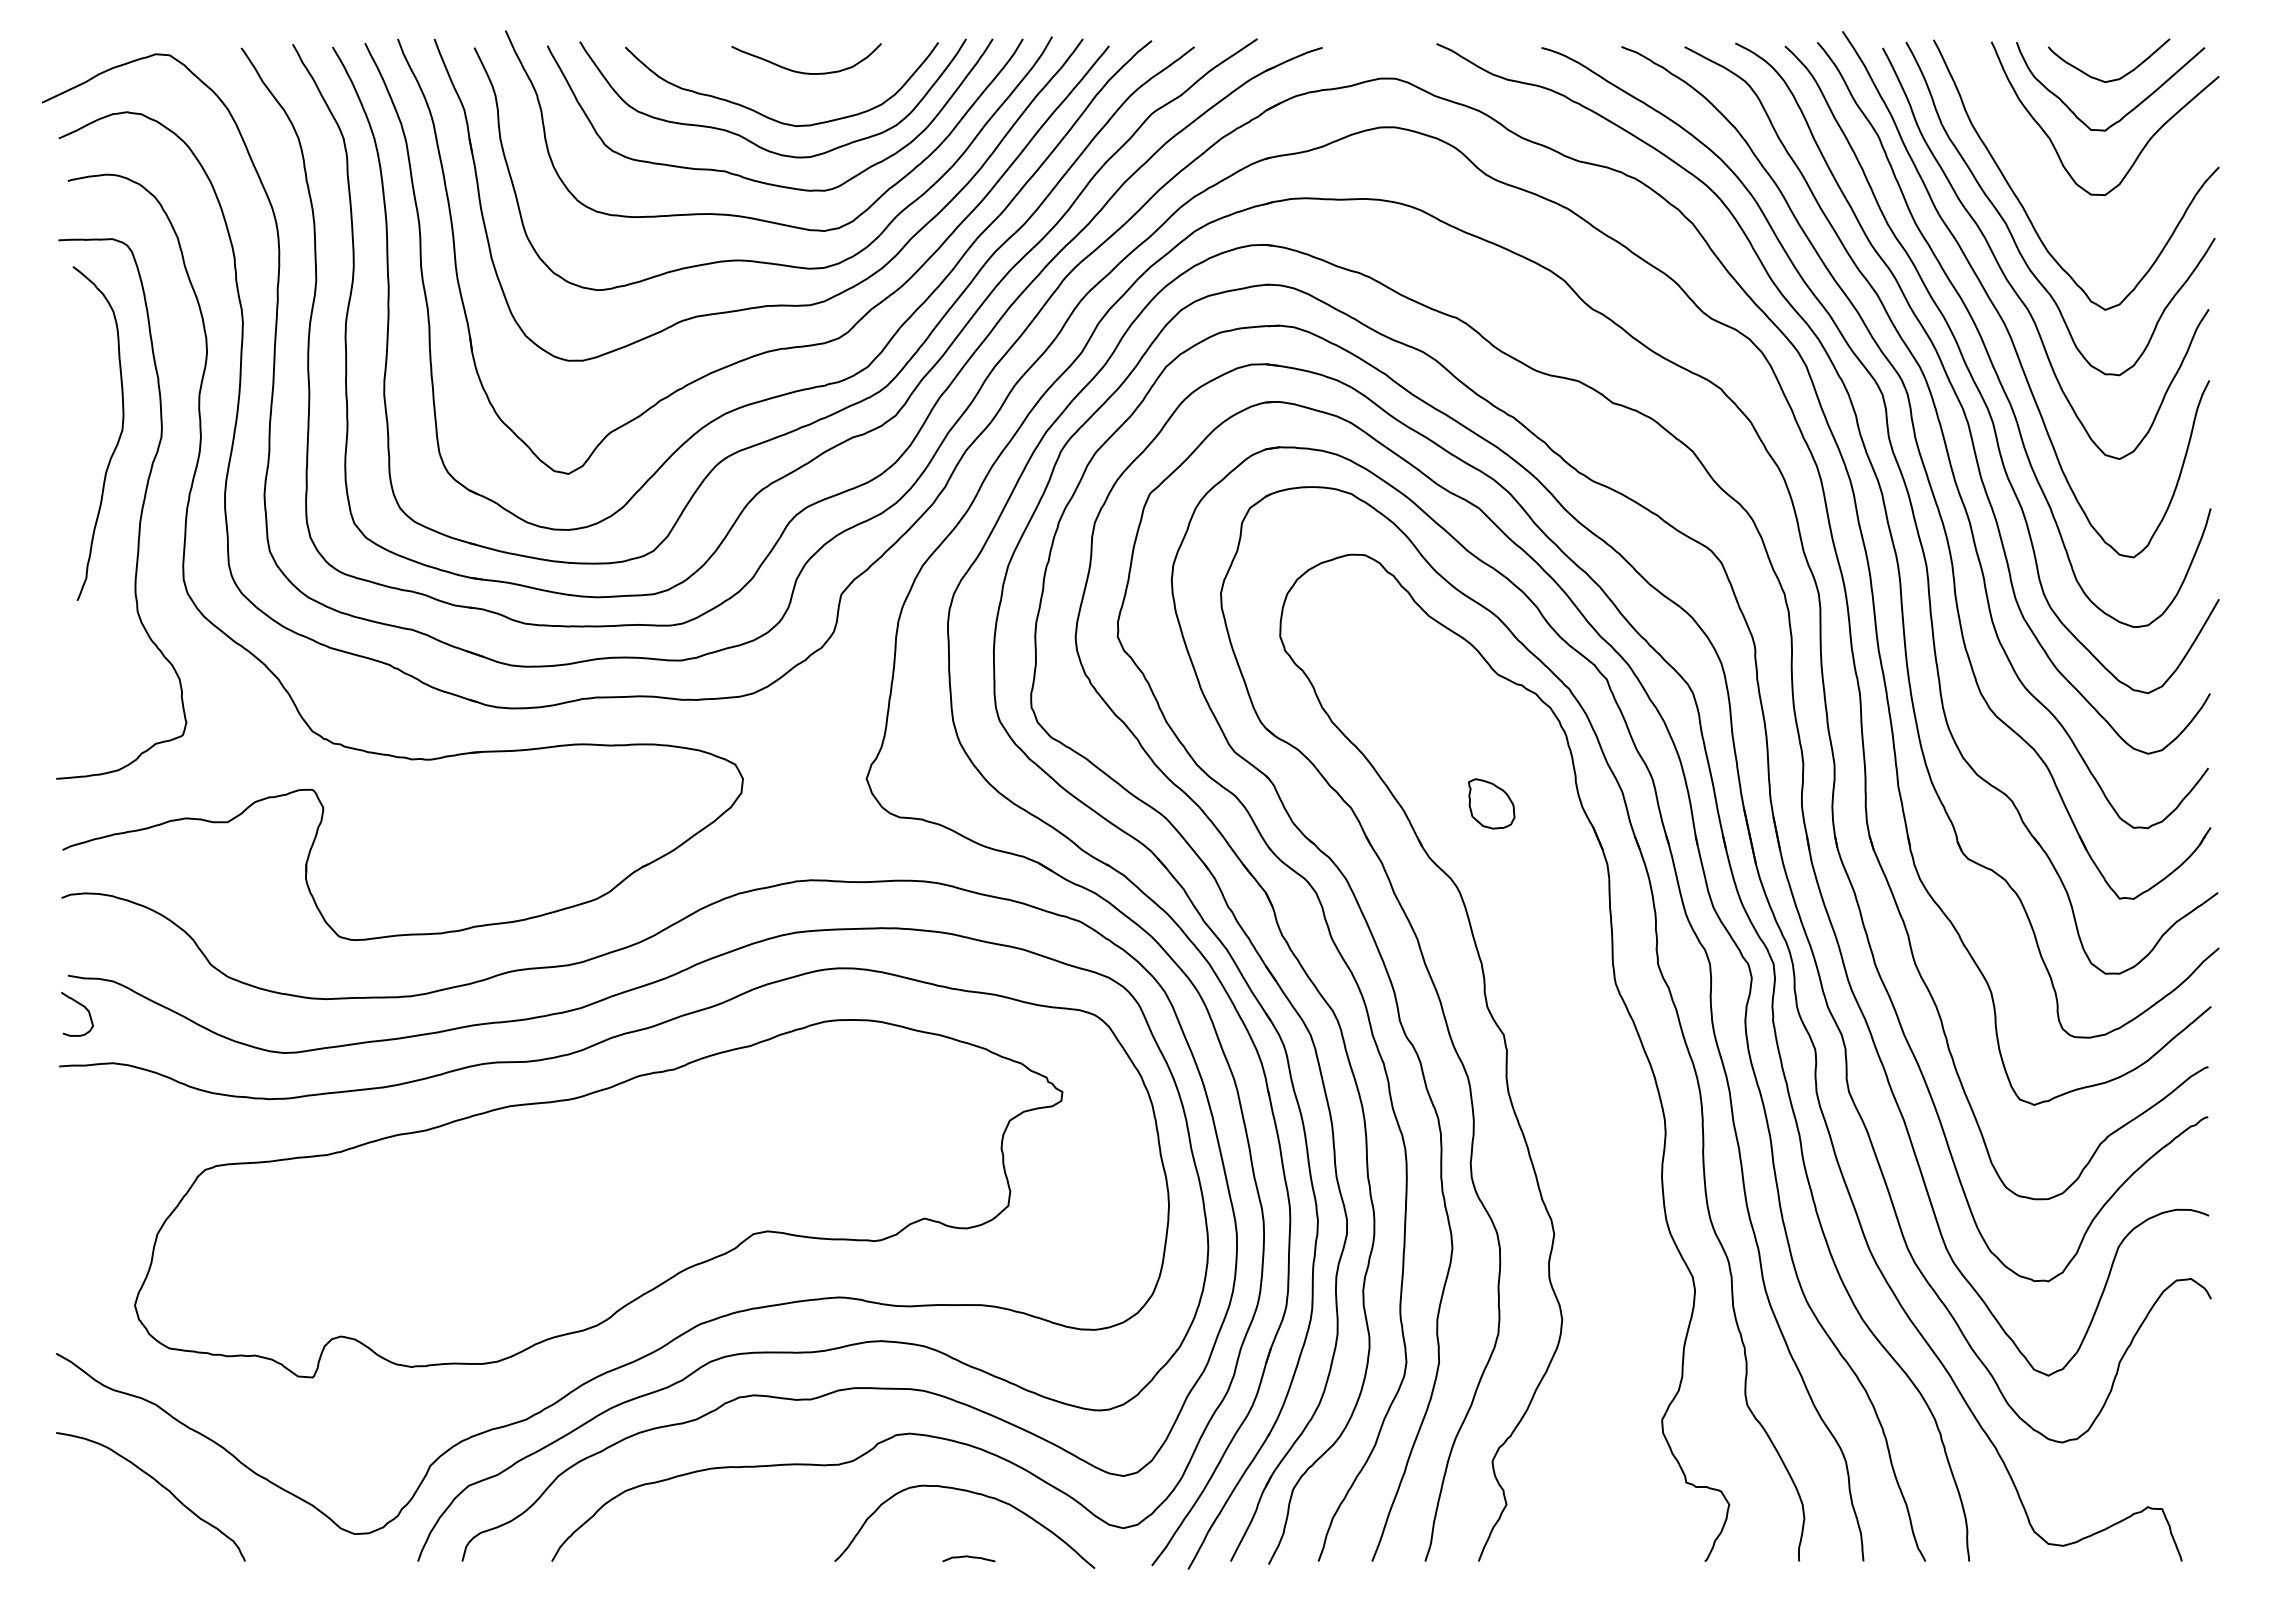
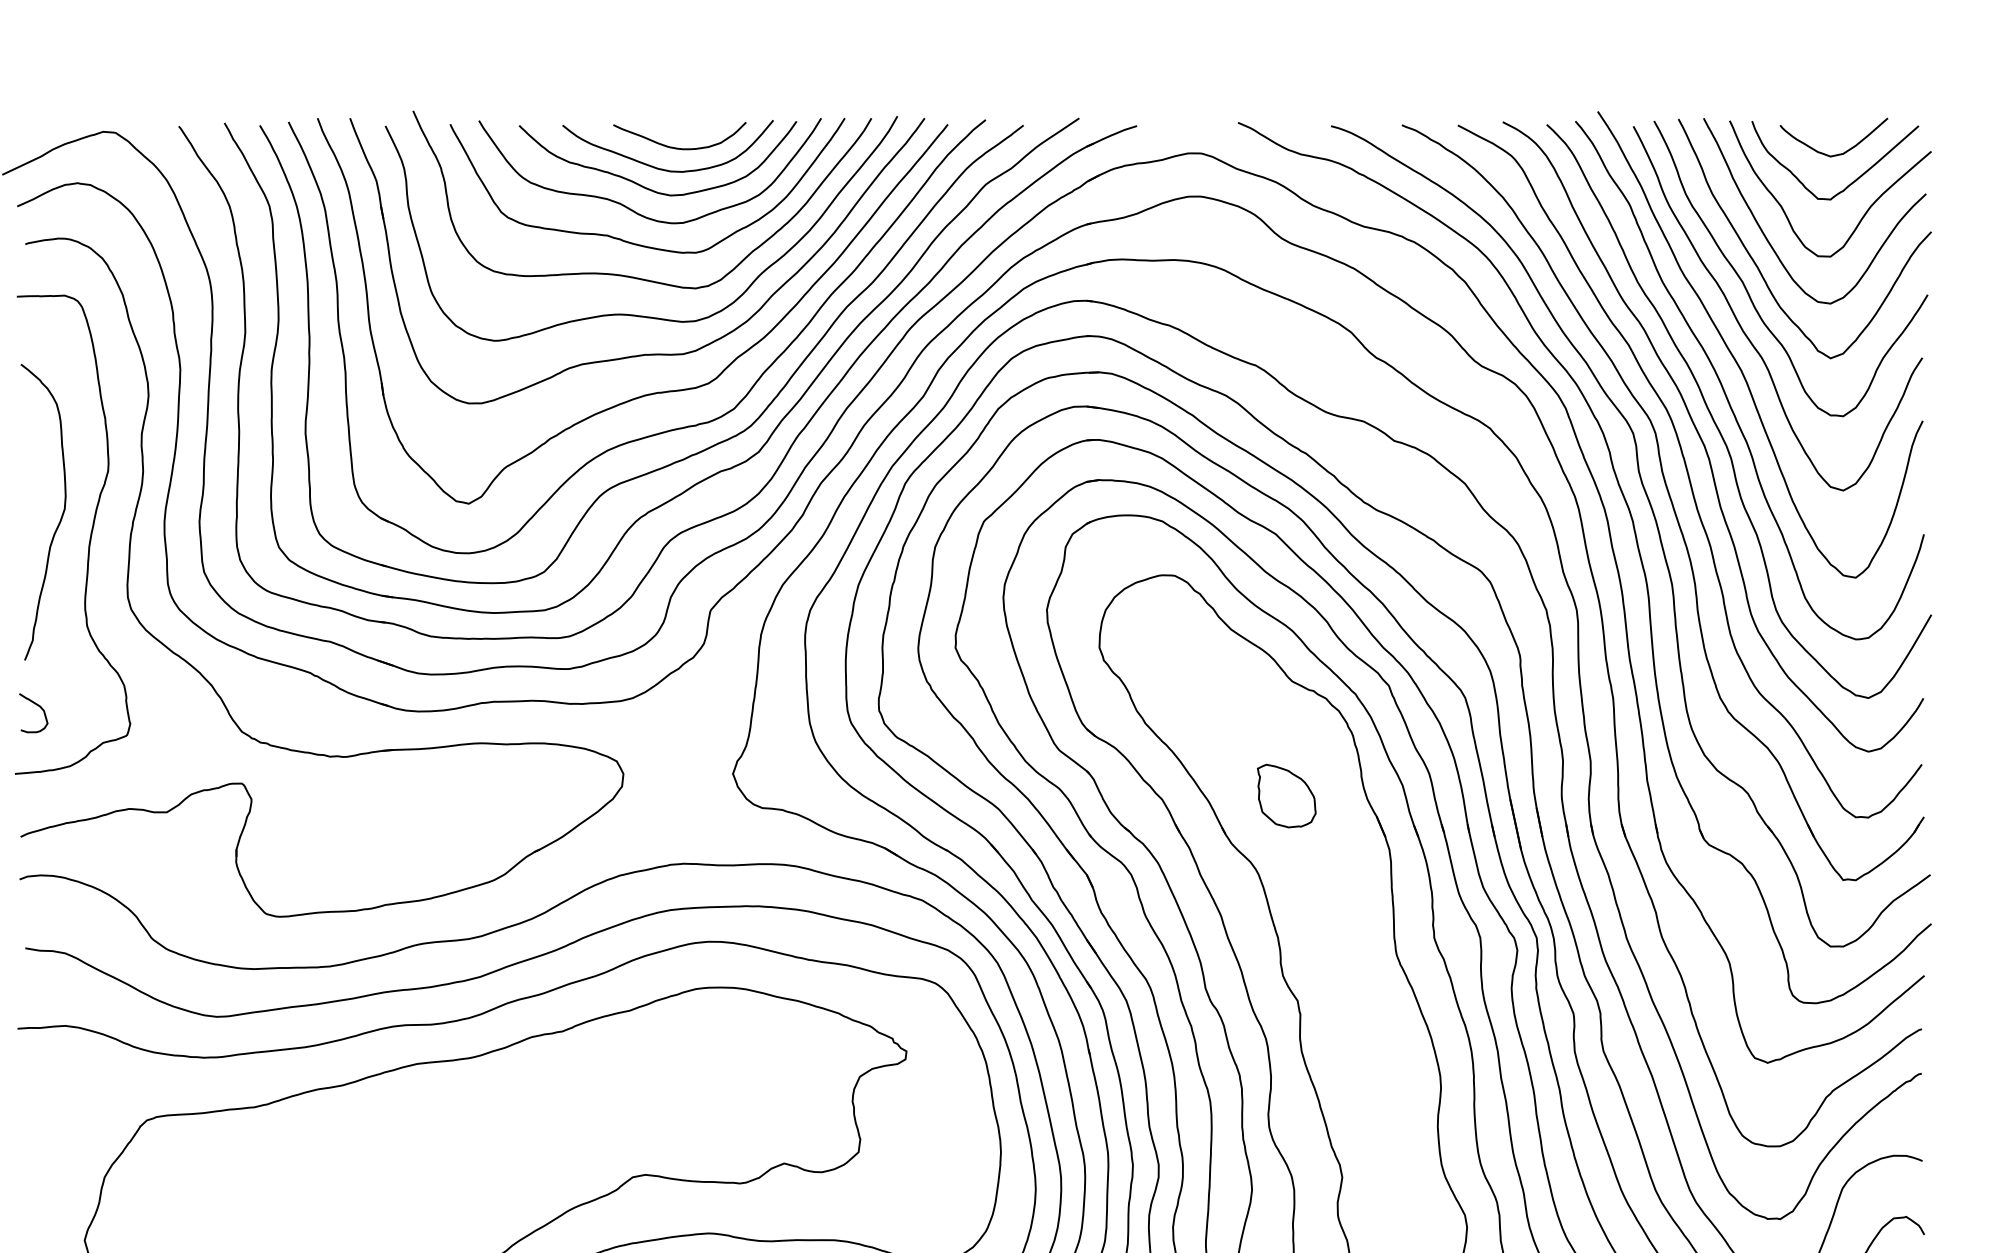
curve: (790, 96) -> (665, 169), added
curve: (2033, 173) -> (1766, 237), added
curve: (117, 440) -> (60, 518), moved
part: (1491, 803) -> (1286, 795), size x1.43
curve: (83, 1007) -> (39, 707), moved

